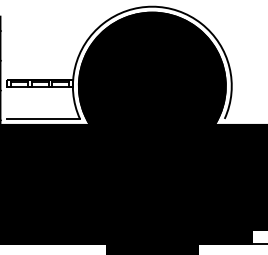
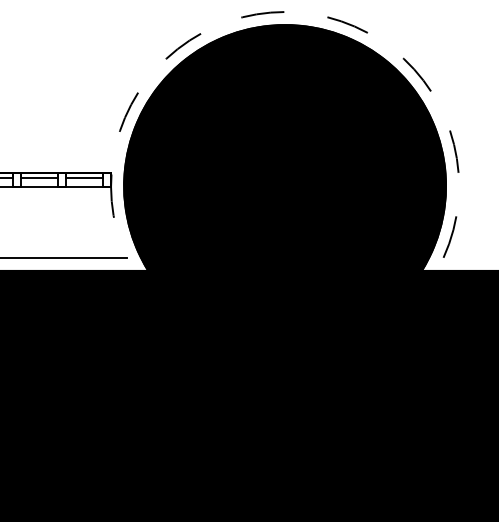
arc: (152, 6) -> (285, 11), solid -> dashed

